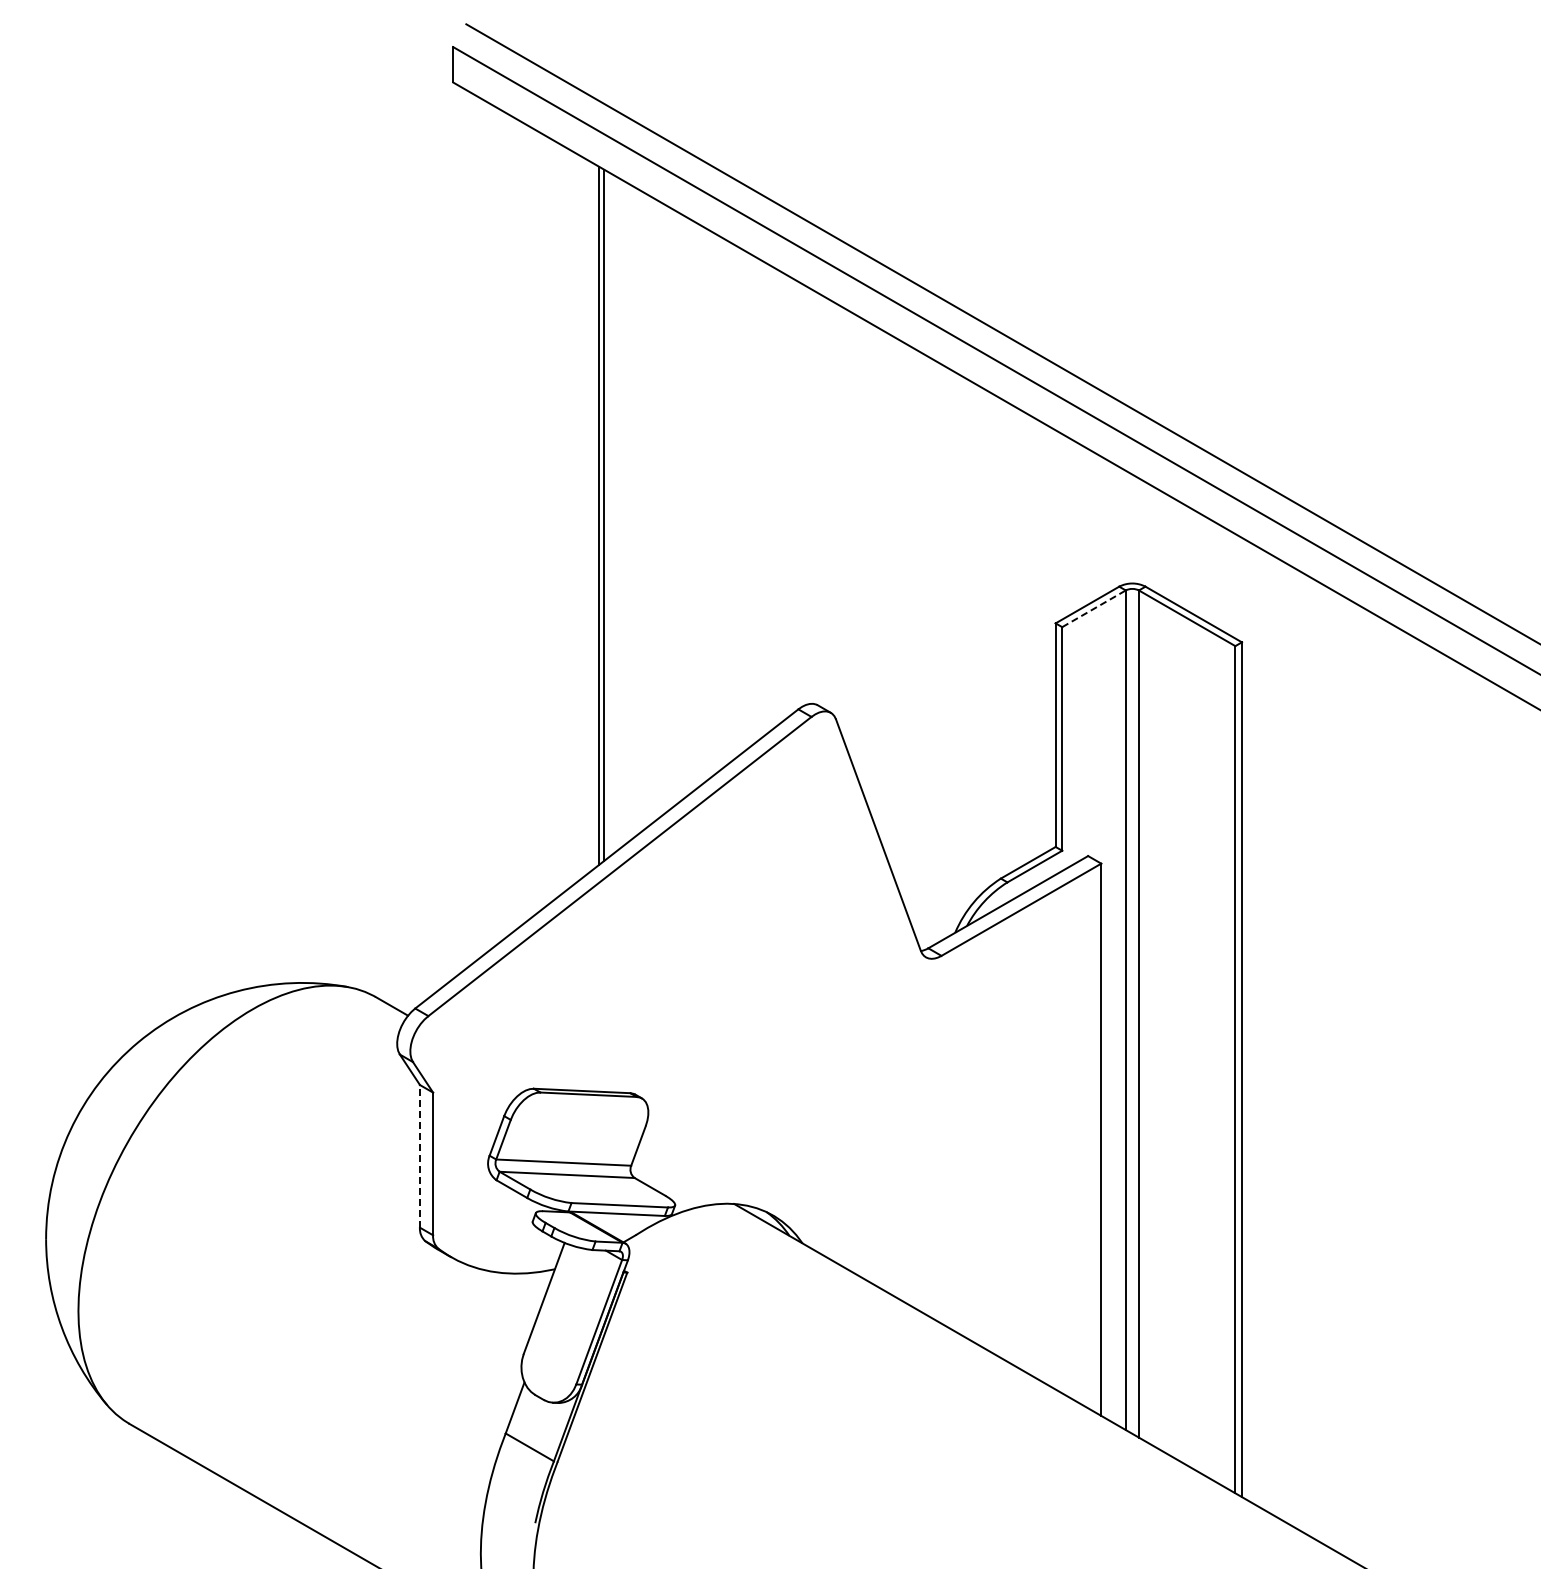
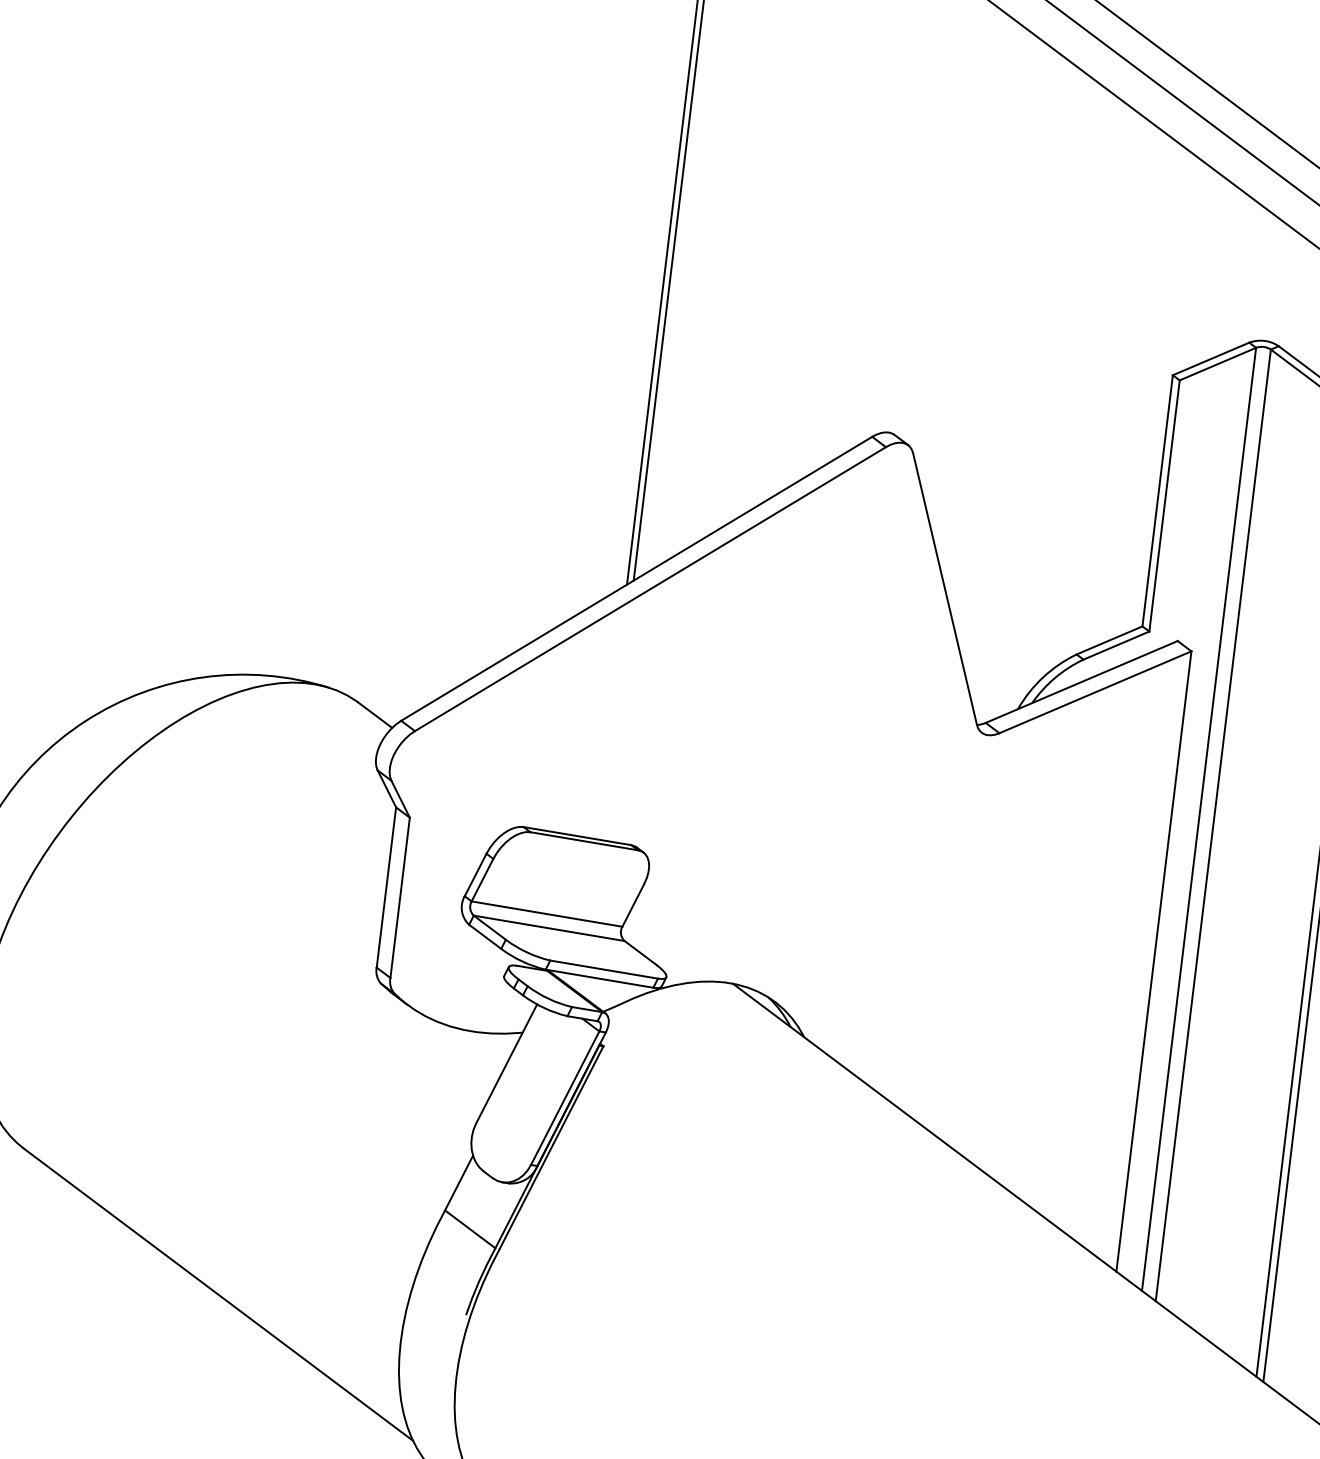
line: (1094, 608) -> (1218, 363), dashed -> solid
line: (419, 1155) -> (385, 886), dashed -> solid

